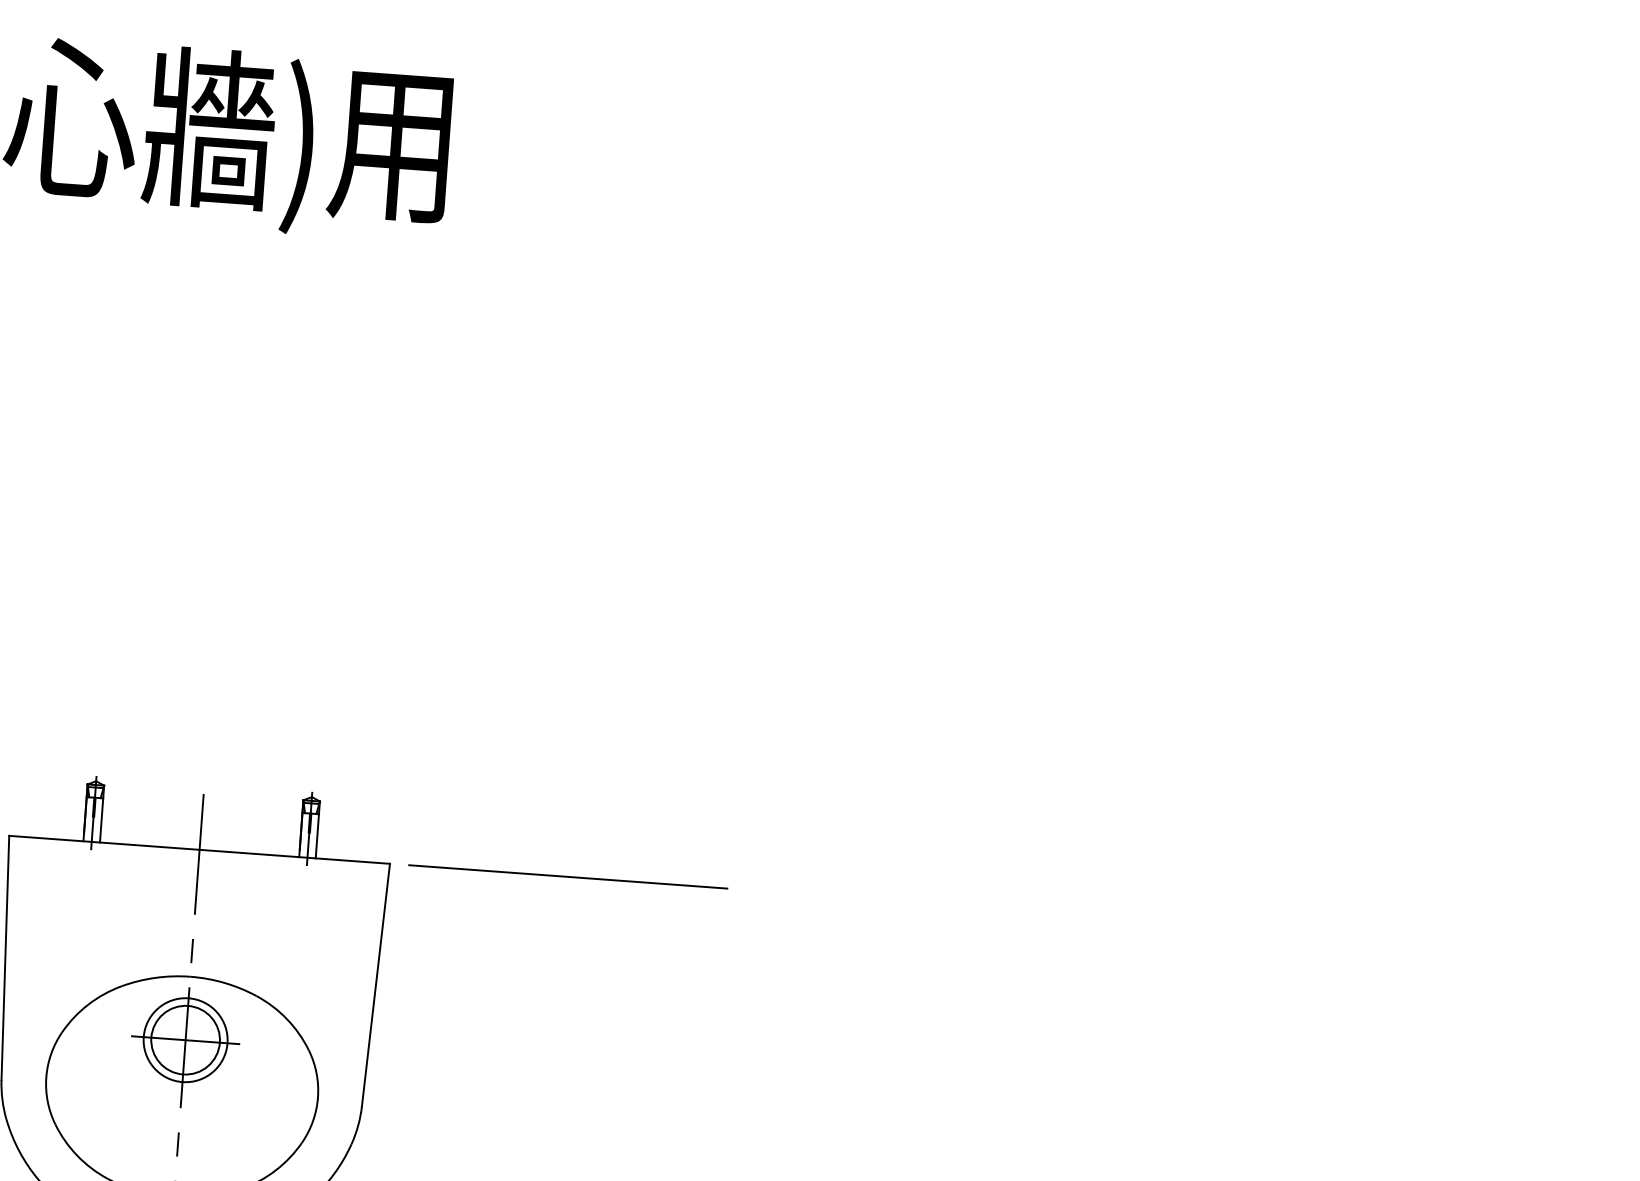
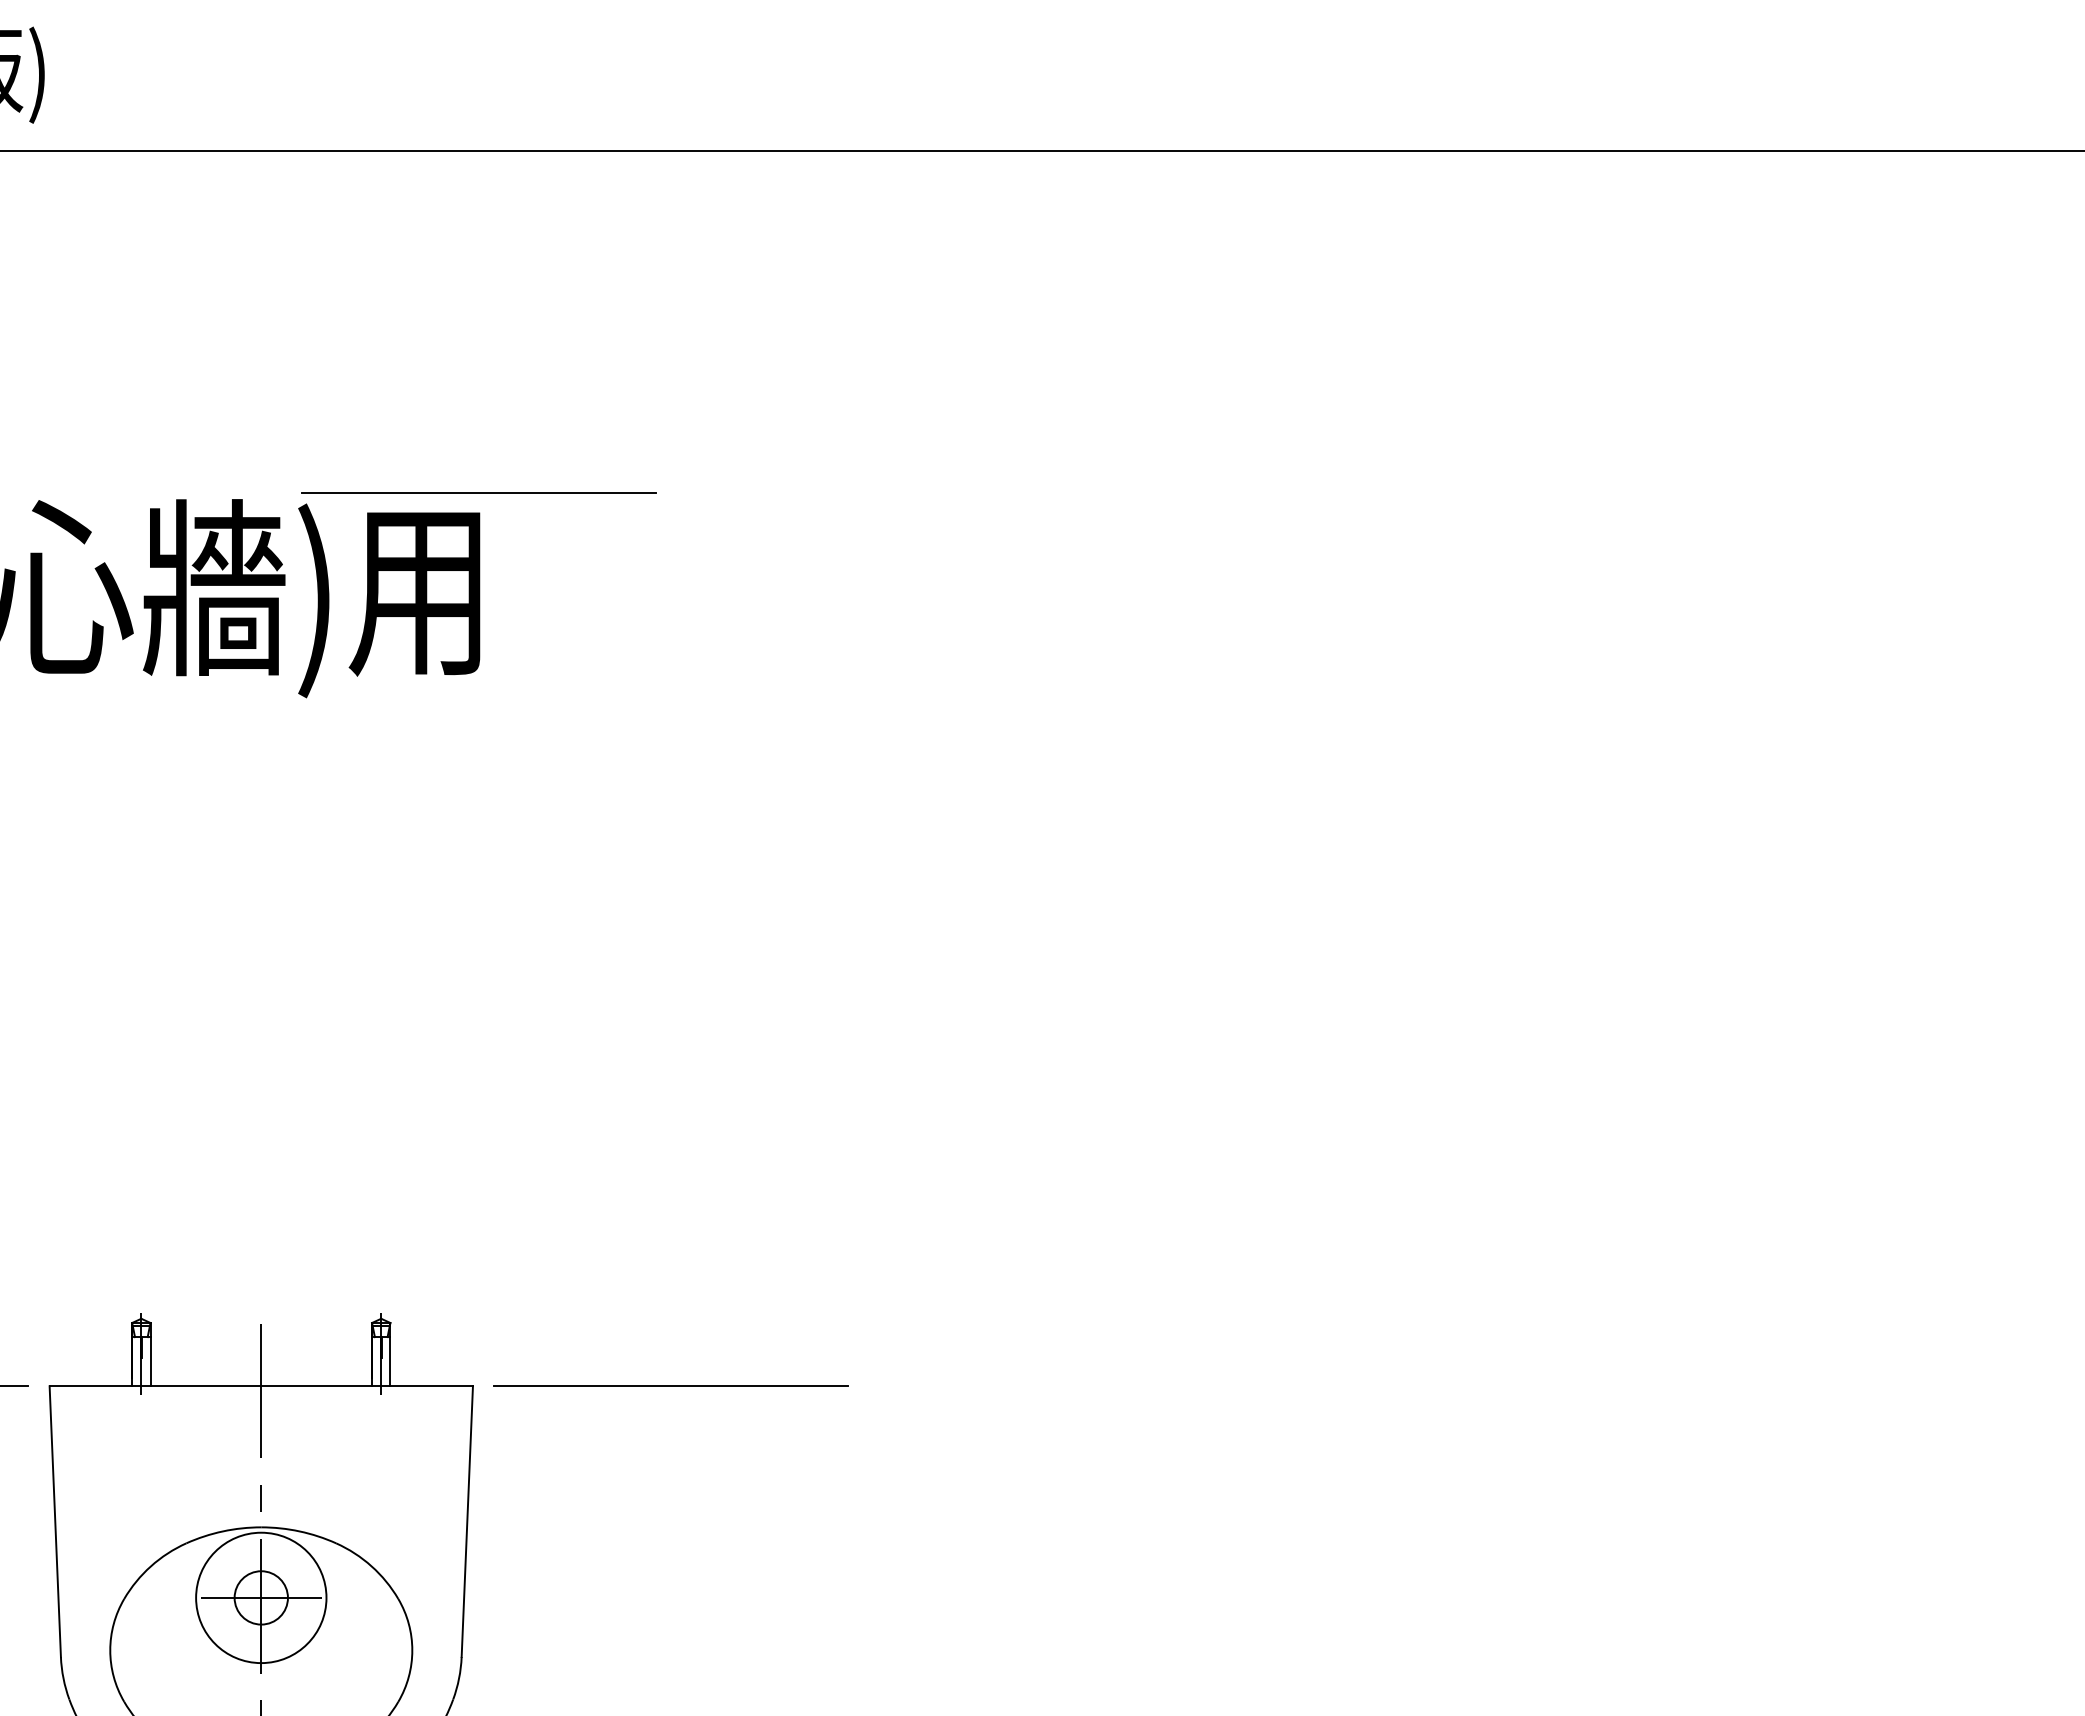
line: (453, 60) -> (478, 492), added
circle: (184, 1039) -> (260, 1597), size x1.4
circle: (185, 1039) -> (261, 1597), size x0.7

